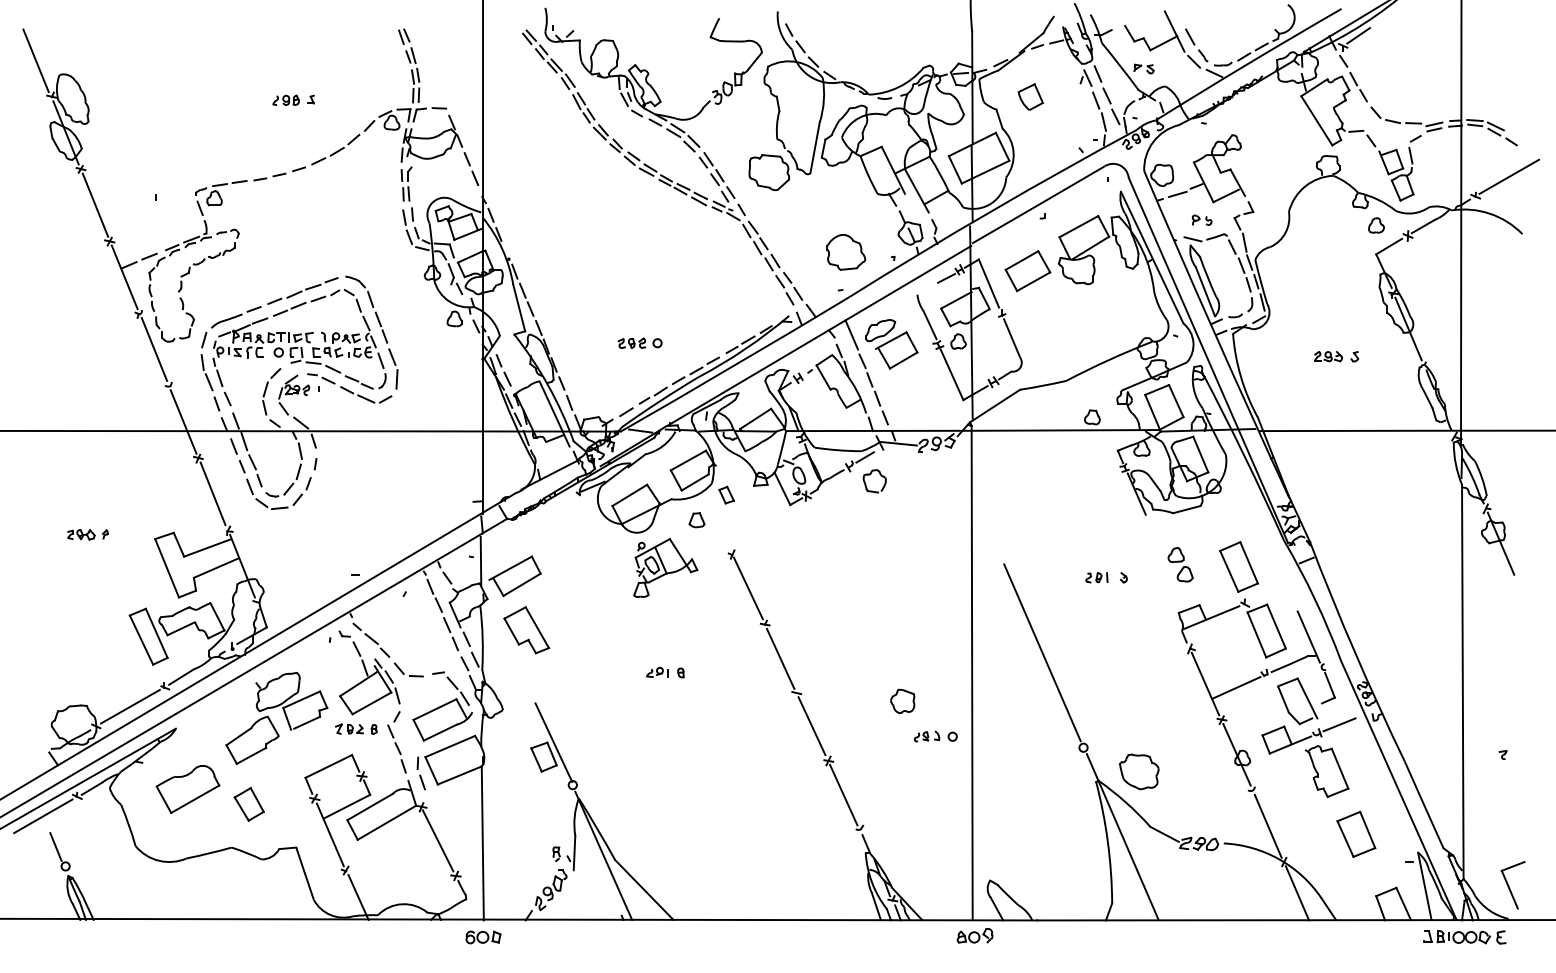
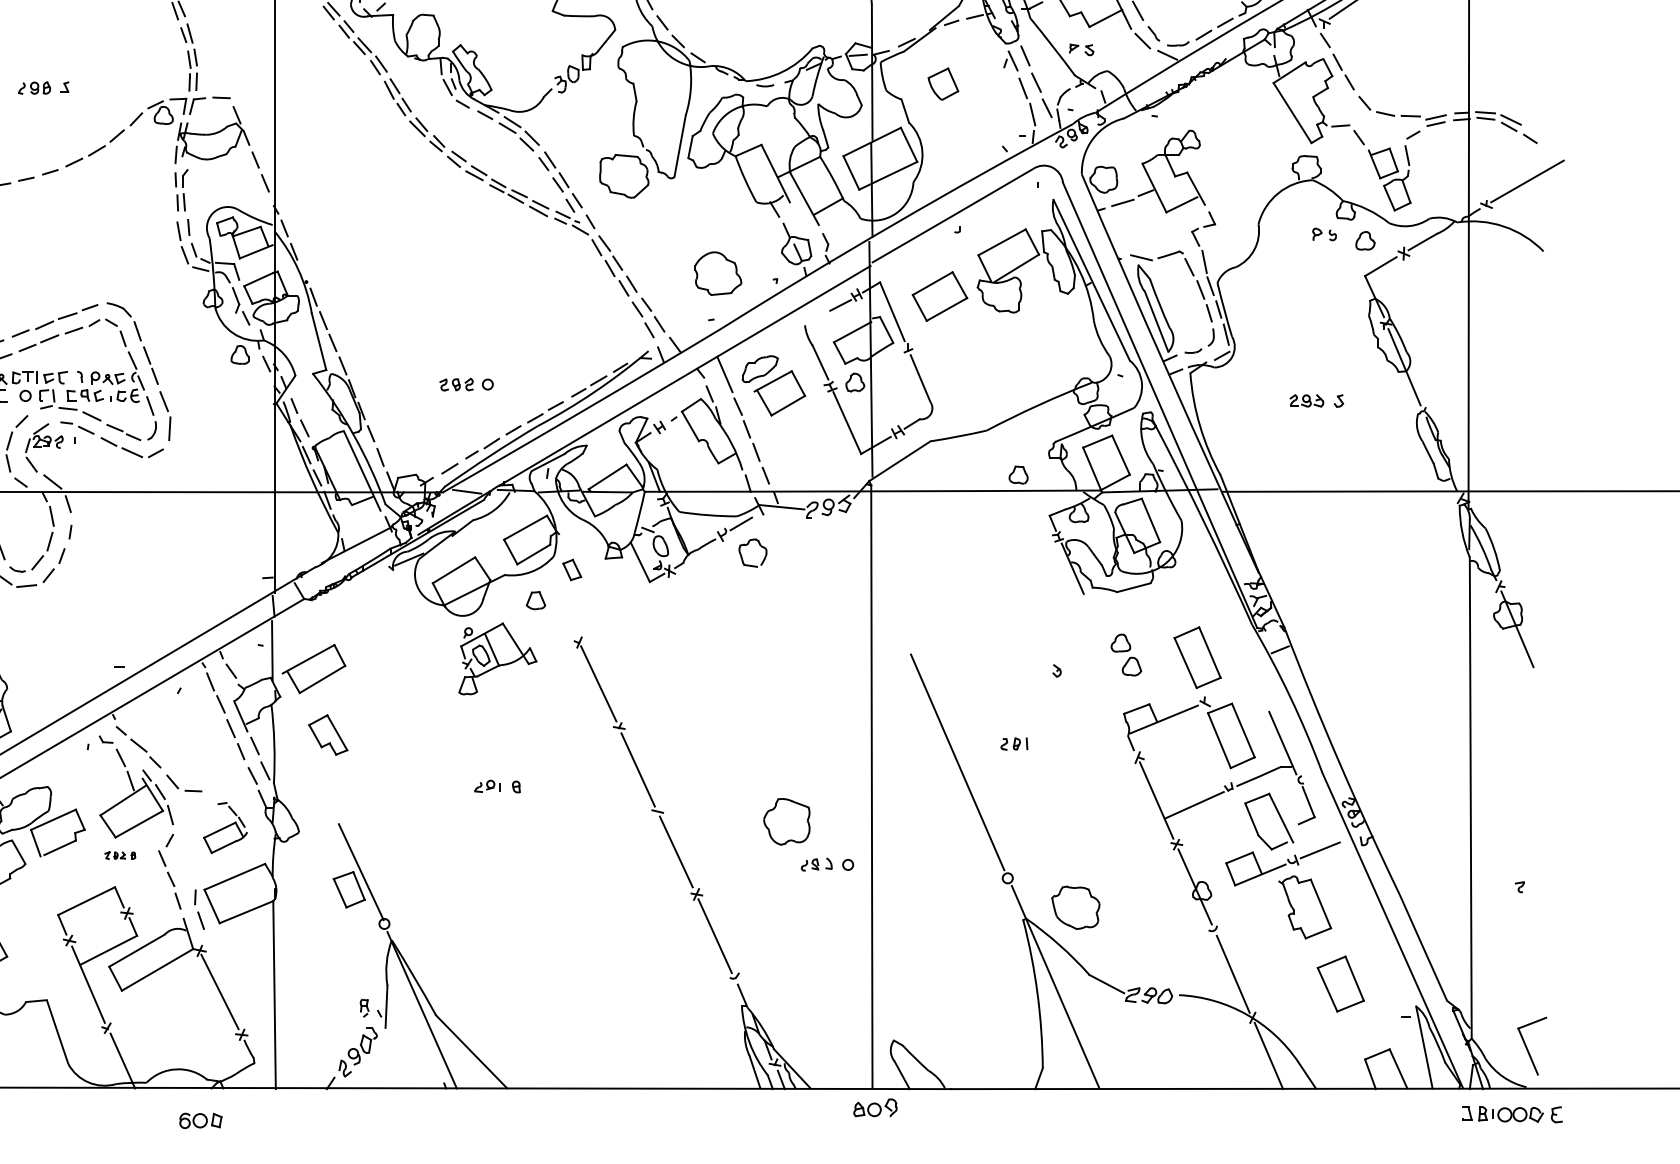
part: (1201, 219) -> (1323, 233), moved
part: (1096, 577) -> (1013, 743), moved
part: (526, 630) -> (327, 735), size x0.7
part: (902, 701) -> (786, 821), size x1.6
part: (442, 706) -> (225, 827), size x0.6
part: (356, 728) -> (120, 854), size x0.6
part: (483, 937) -> (200, 1120), moved
part: (1464, 937) -> (1511, 1114), moved

